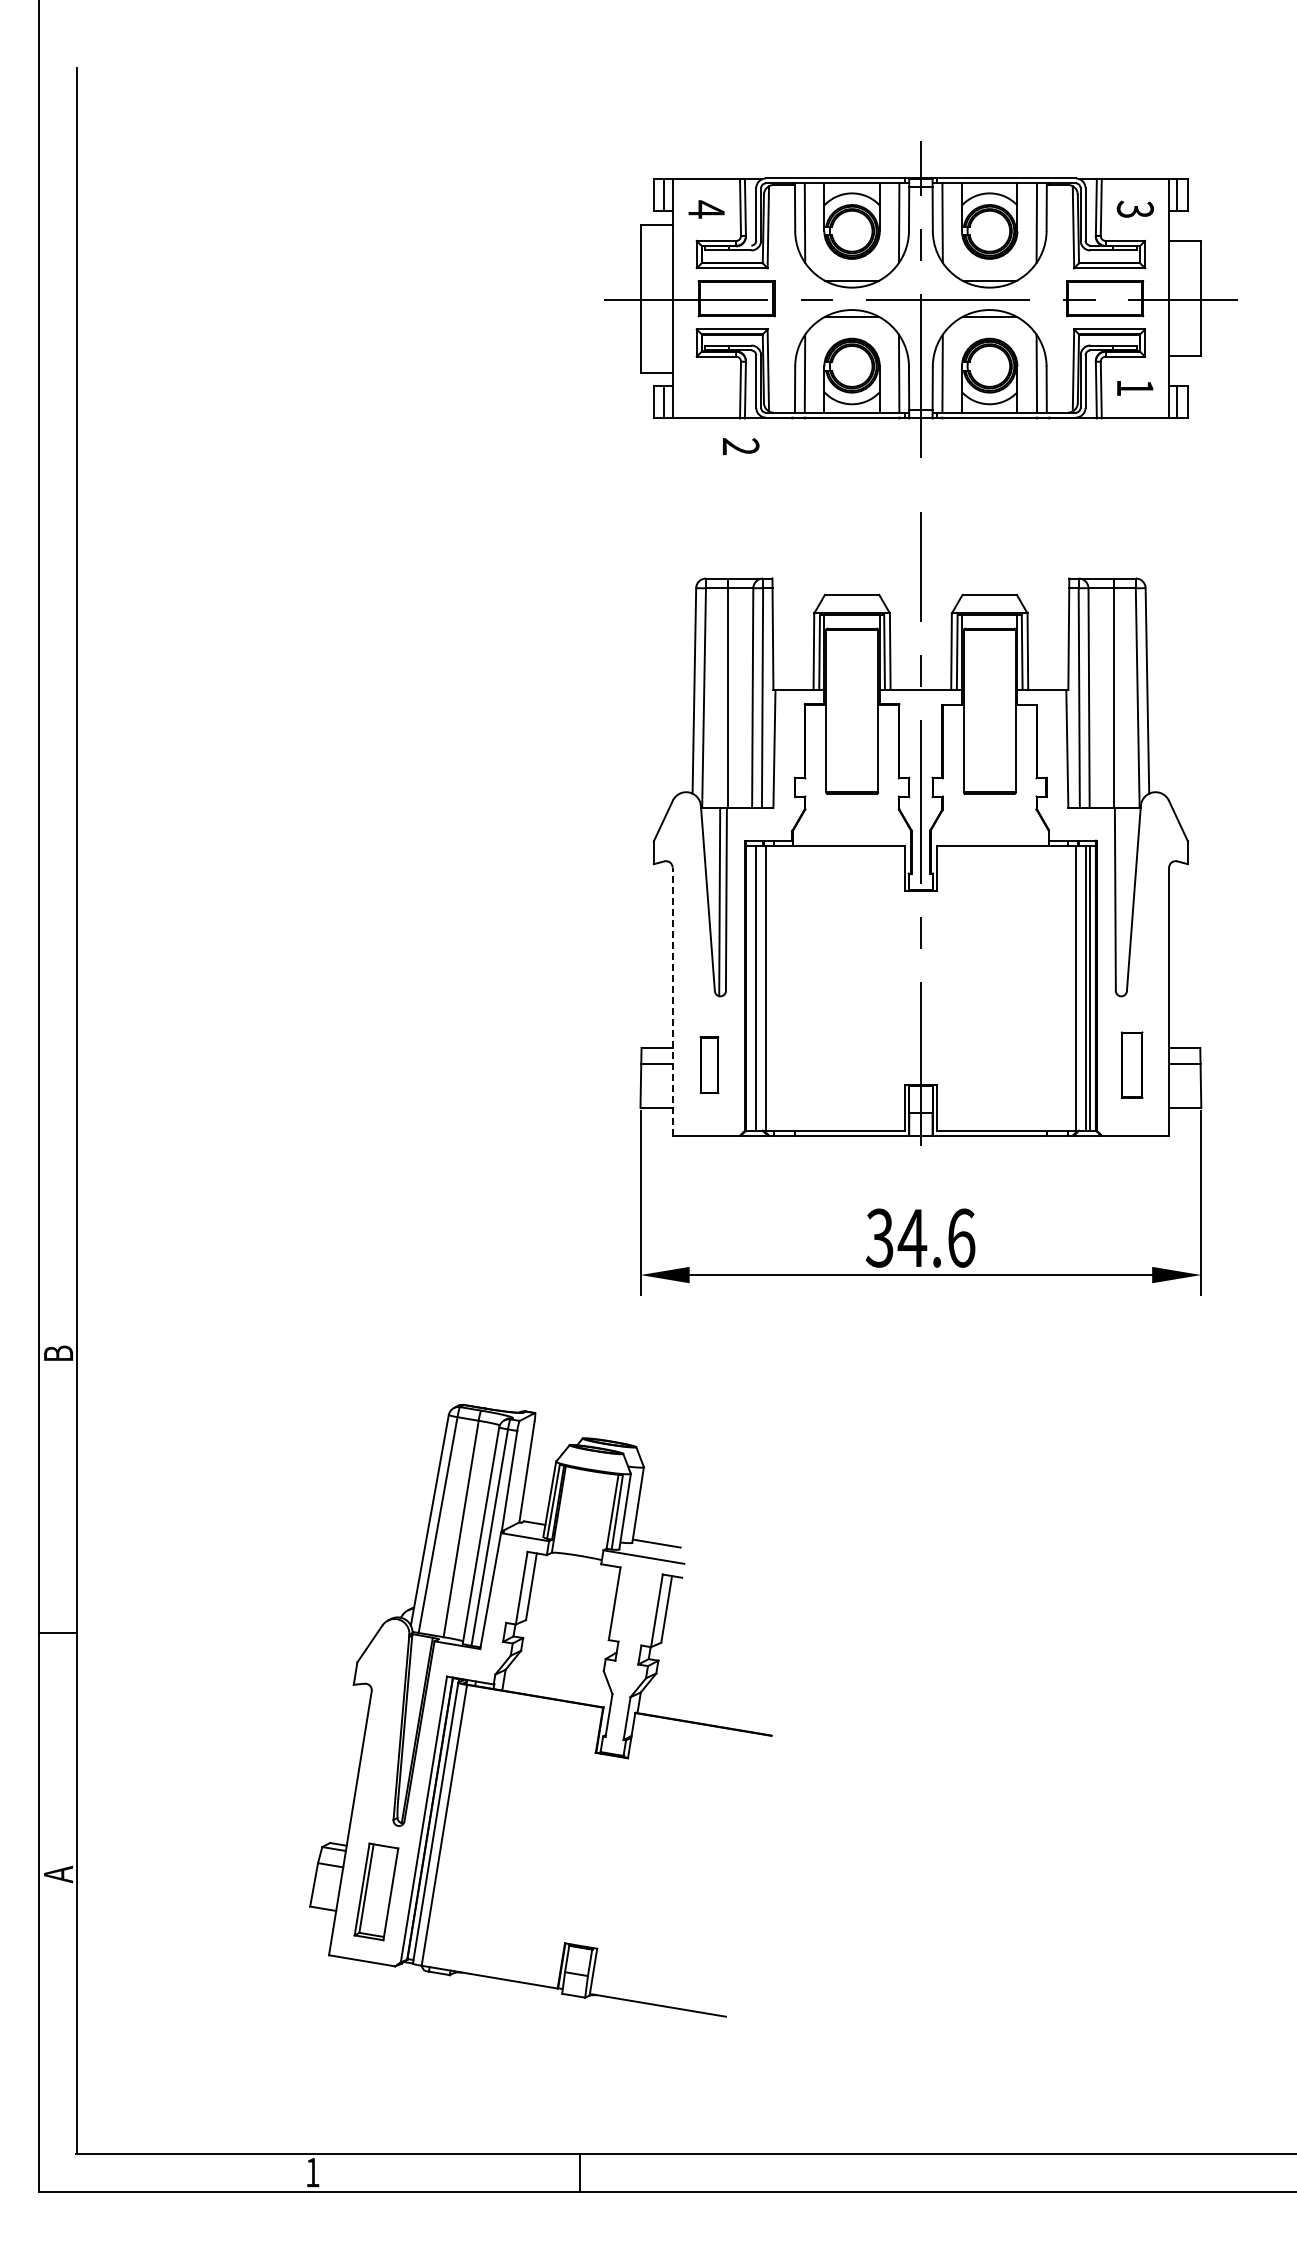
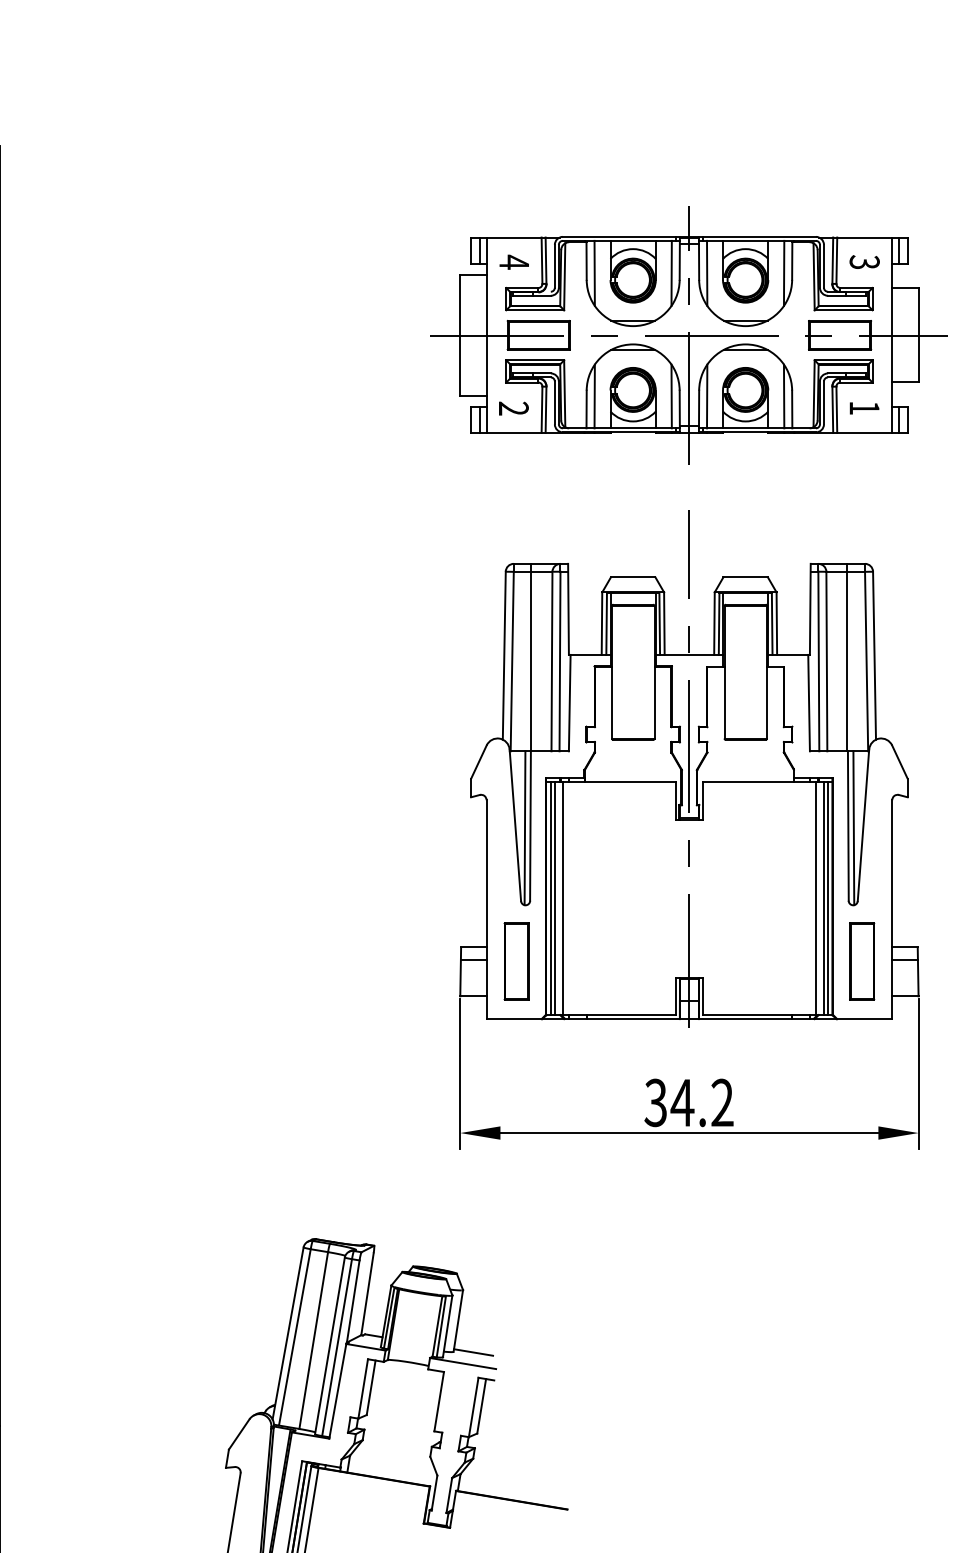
text: (741, 446) -> (514, 408), moved
line: (1121, 901) -> (853, 827), added
line: (751, 987) -> (550, 898), added
line: (672, 1001) -> (486, 909), dashed -> solid
part: (709, 1064) -> (516, 960), size x1.67
part: (1131, 1064) -> (861, 960), size x1.43
text: (961, 1237) -> (722, 1102), 34.6 -> 34.2

